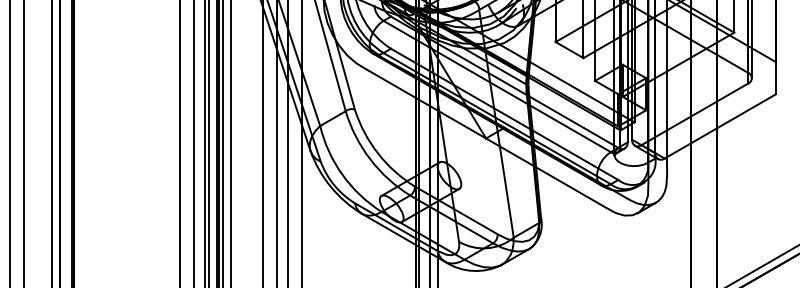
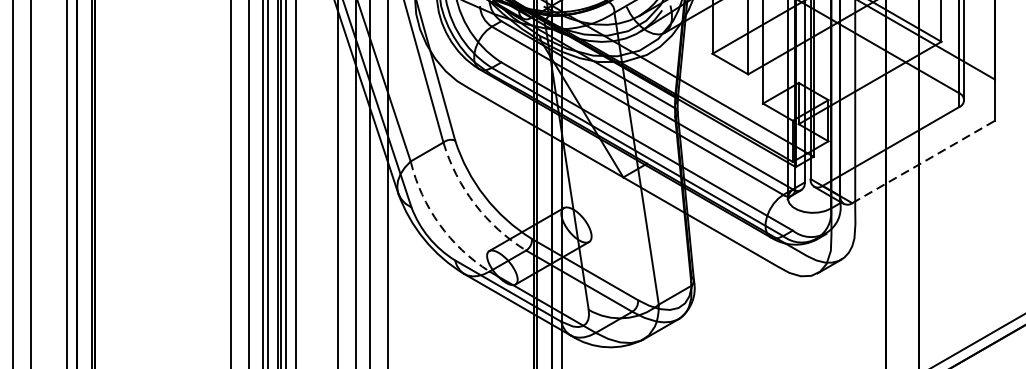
line: (720, 126) -> (923, 162), solid -> dashed
arc: (370, 159) -> (475, 204), solid -> dashed
arc: (342, 174) -> (439, 223), solid -> dashed

